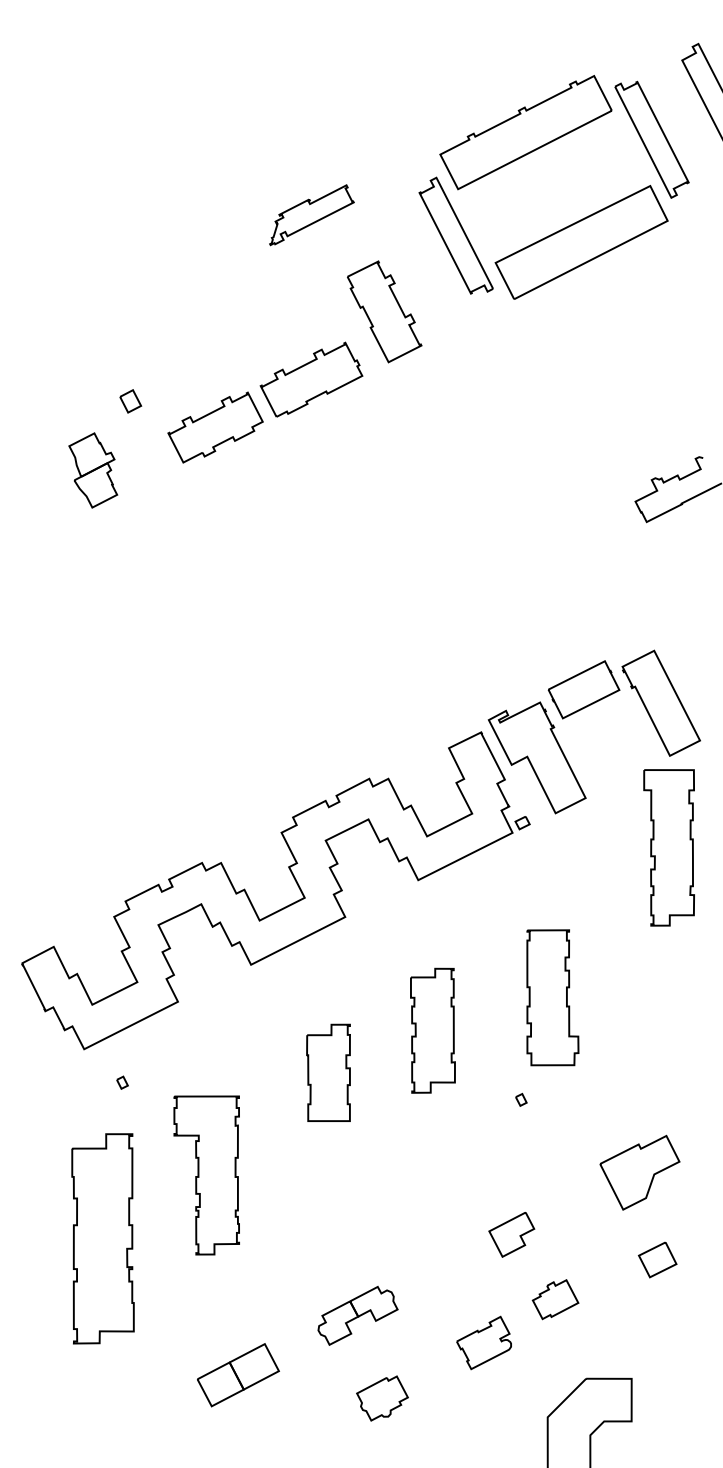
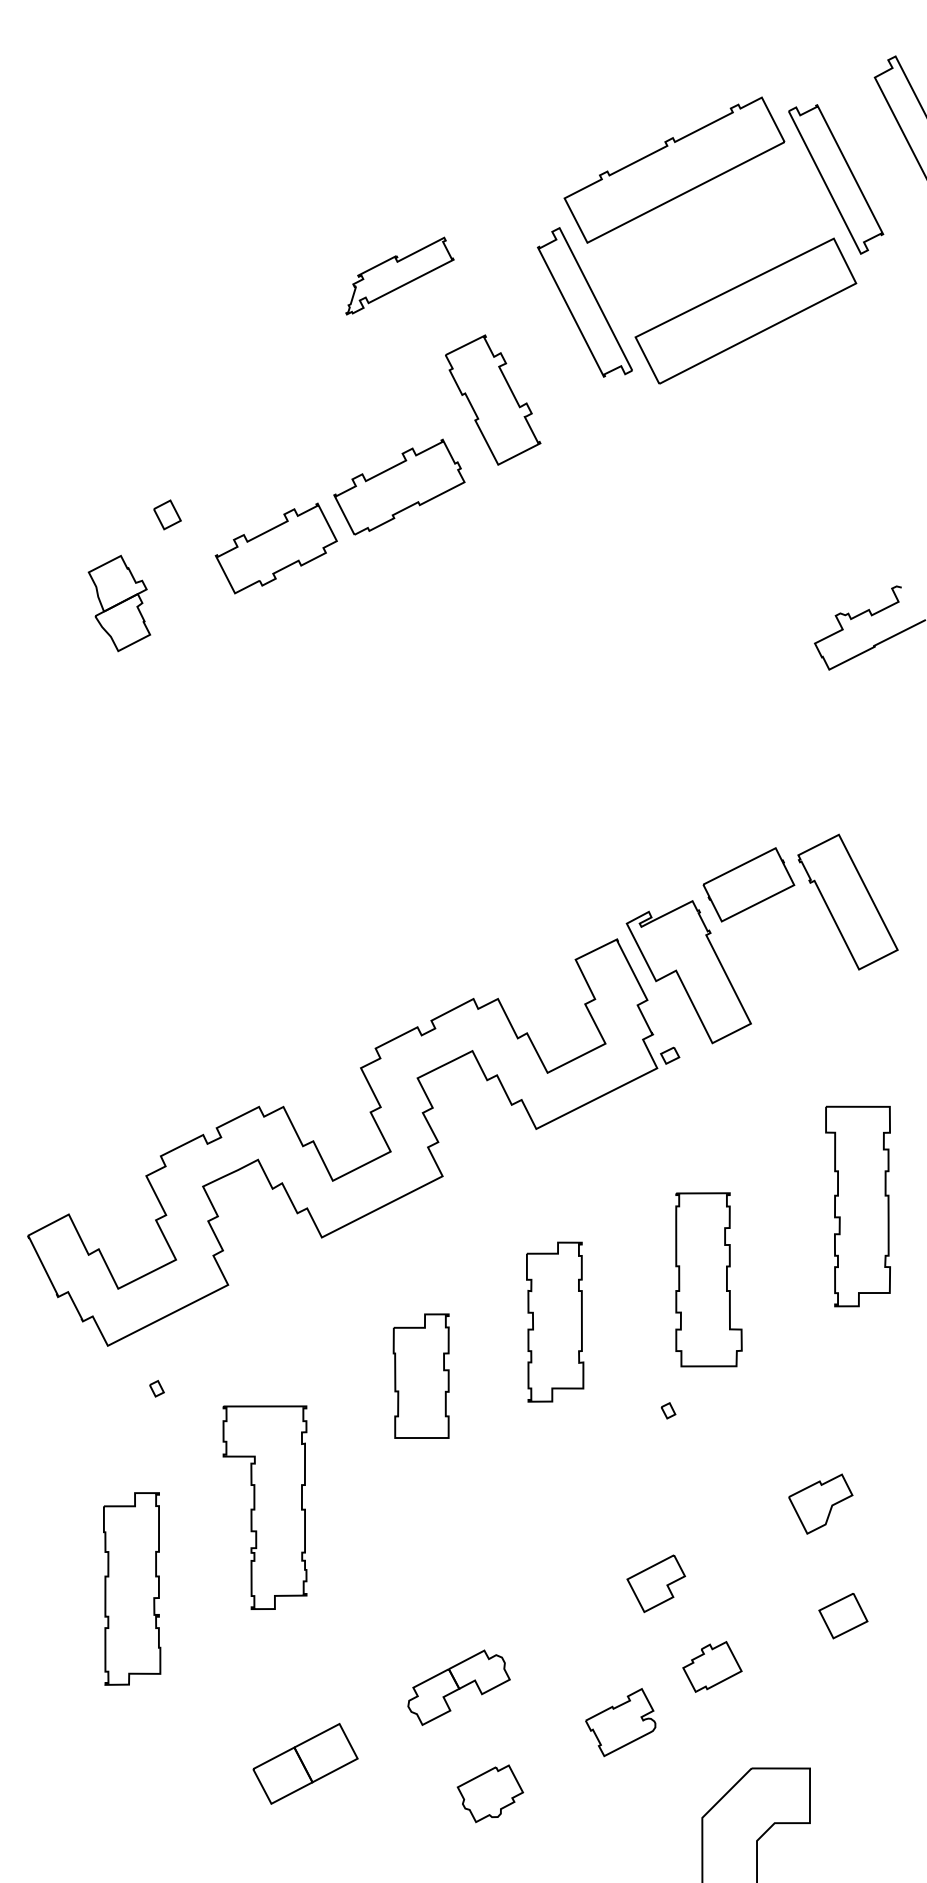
part: (668, 847) -> (857, 1206), moved
part: (639, 1172) -> (820, 1503), size x0.62
part: (103, 1238) -> (132, 1588), size x0.71

